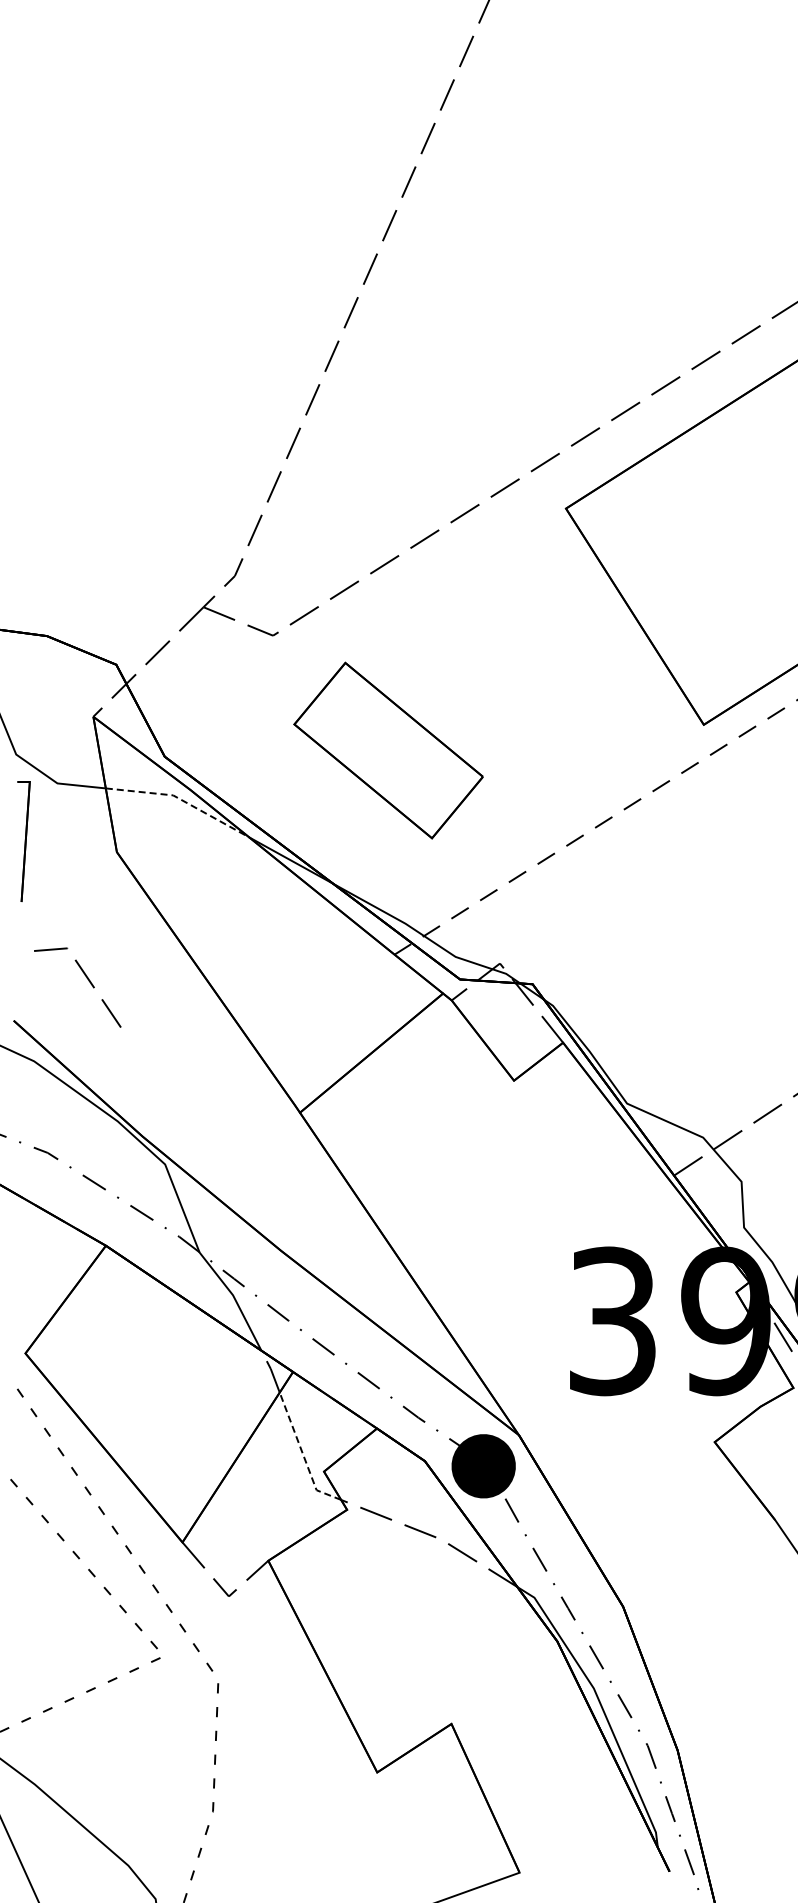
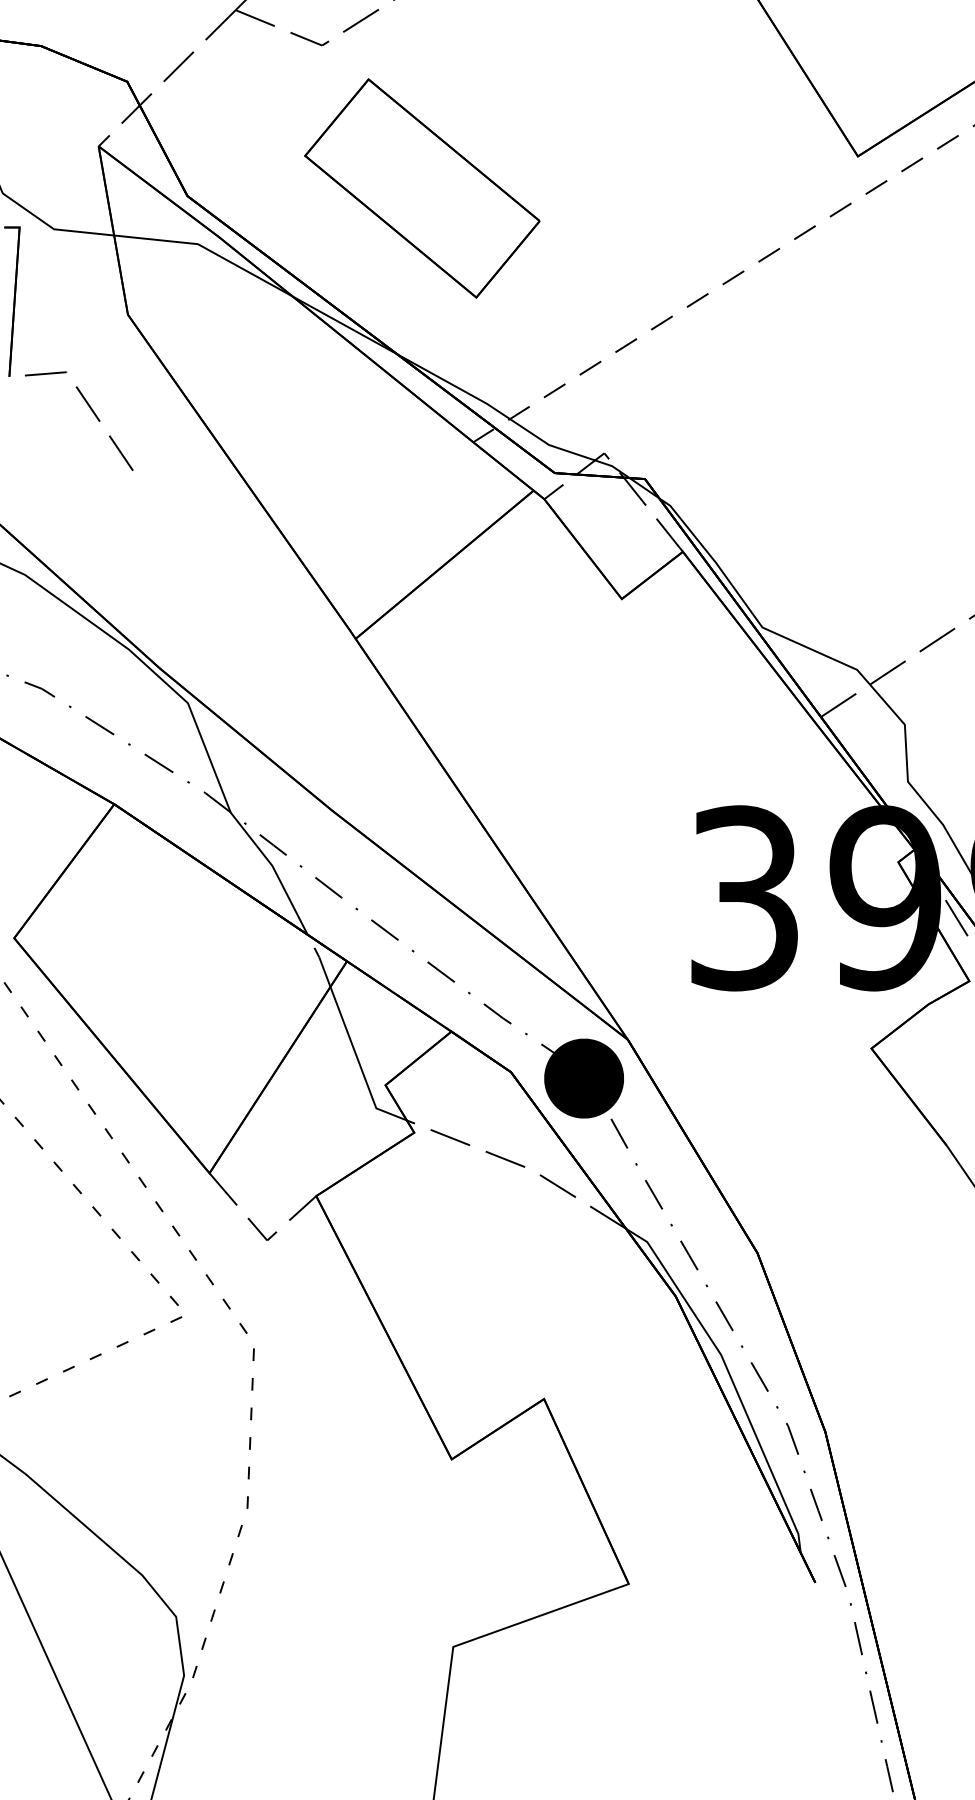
part: (388, 750) -> (422, 188), moved
line: (181, 799) -> (208, 249), dashed -> solid
line: (88, 981) -> (92, 413), moved
line: (302, 1453) -> (358, 1062), dashed -> solid

